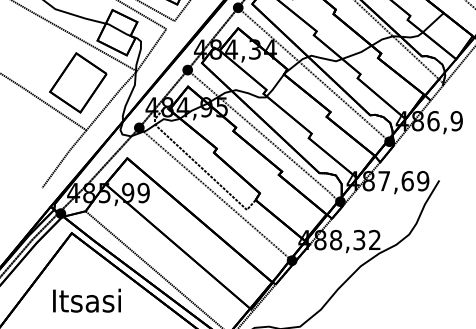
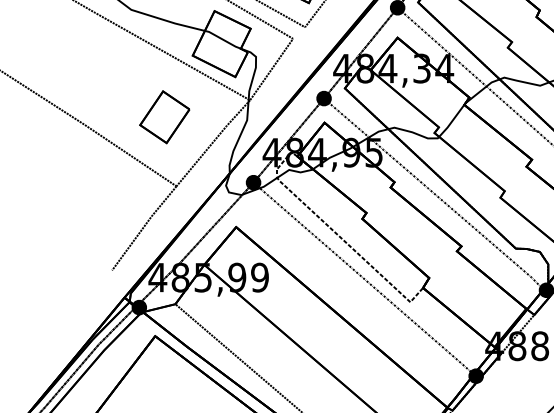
part: (78, 82) -> (164, 116), size x0.6

